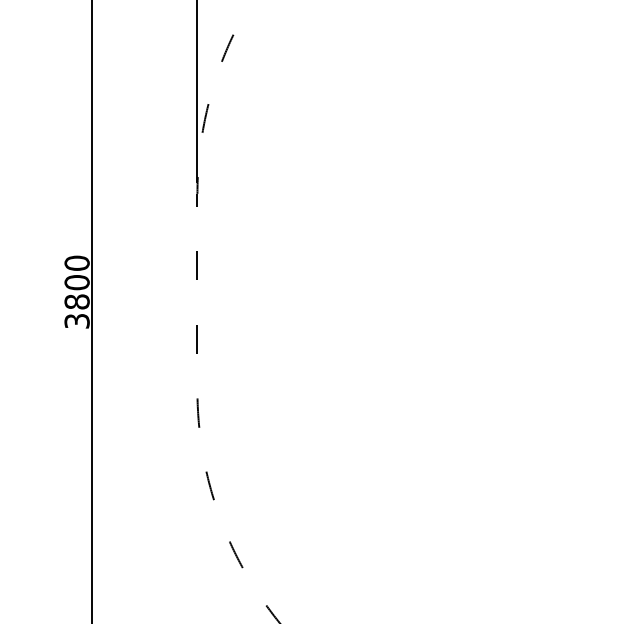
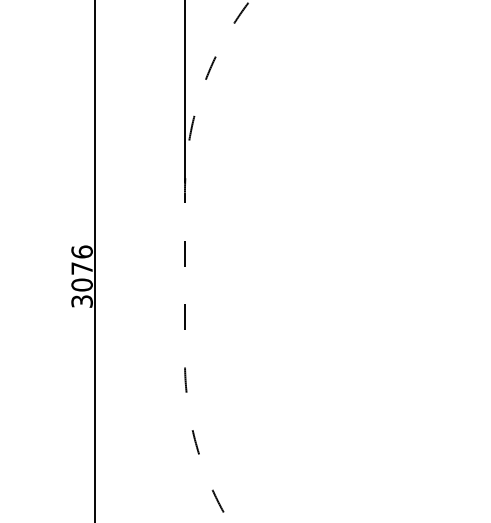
text: (76, 282) -> (81, 268), 3800 -> 3076

